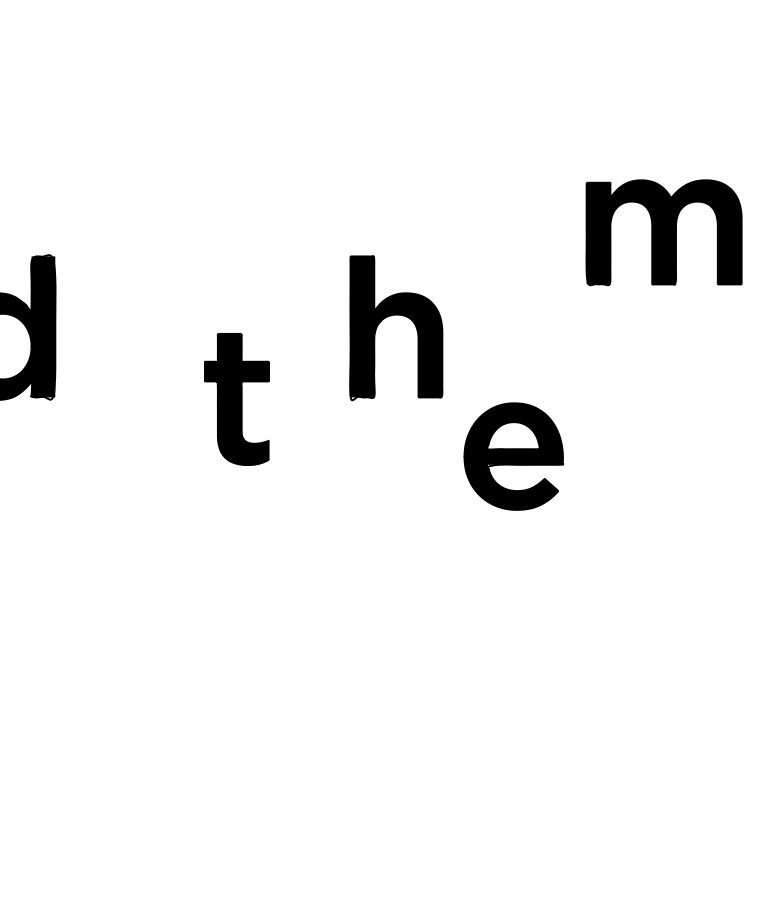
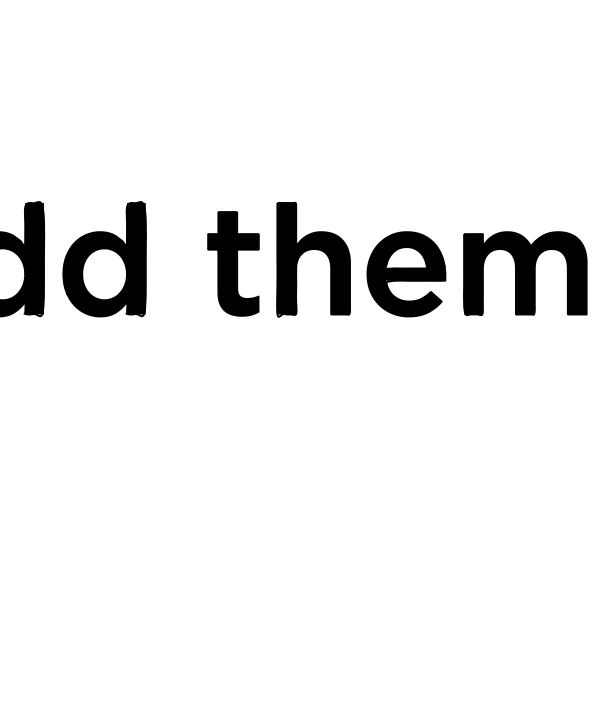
part: (663, 232) -> (524, 273), moved
part: (132, 327) -> (105, 259), added
part: (236, 399) -> (233, 263), moved
part: (513, 456) -> (406, 274), moved

